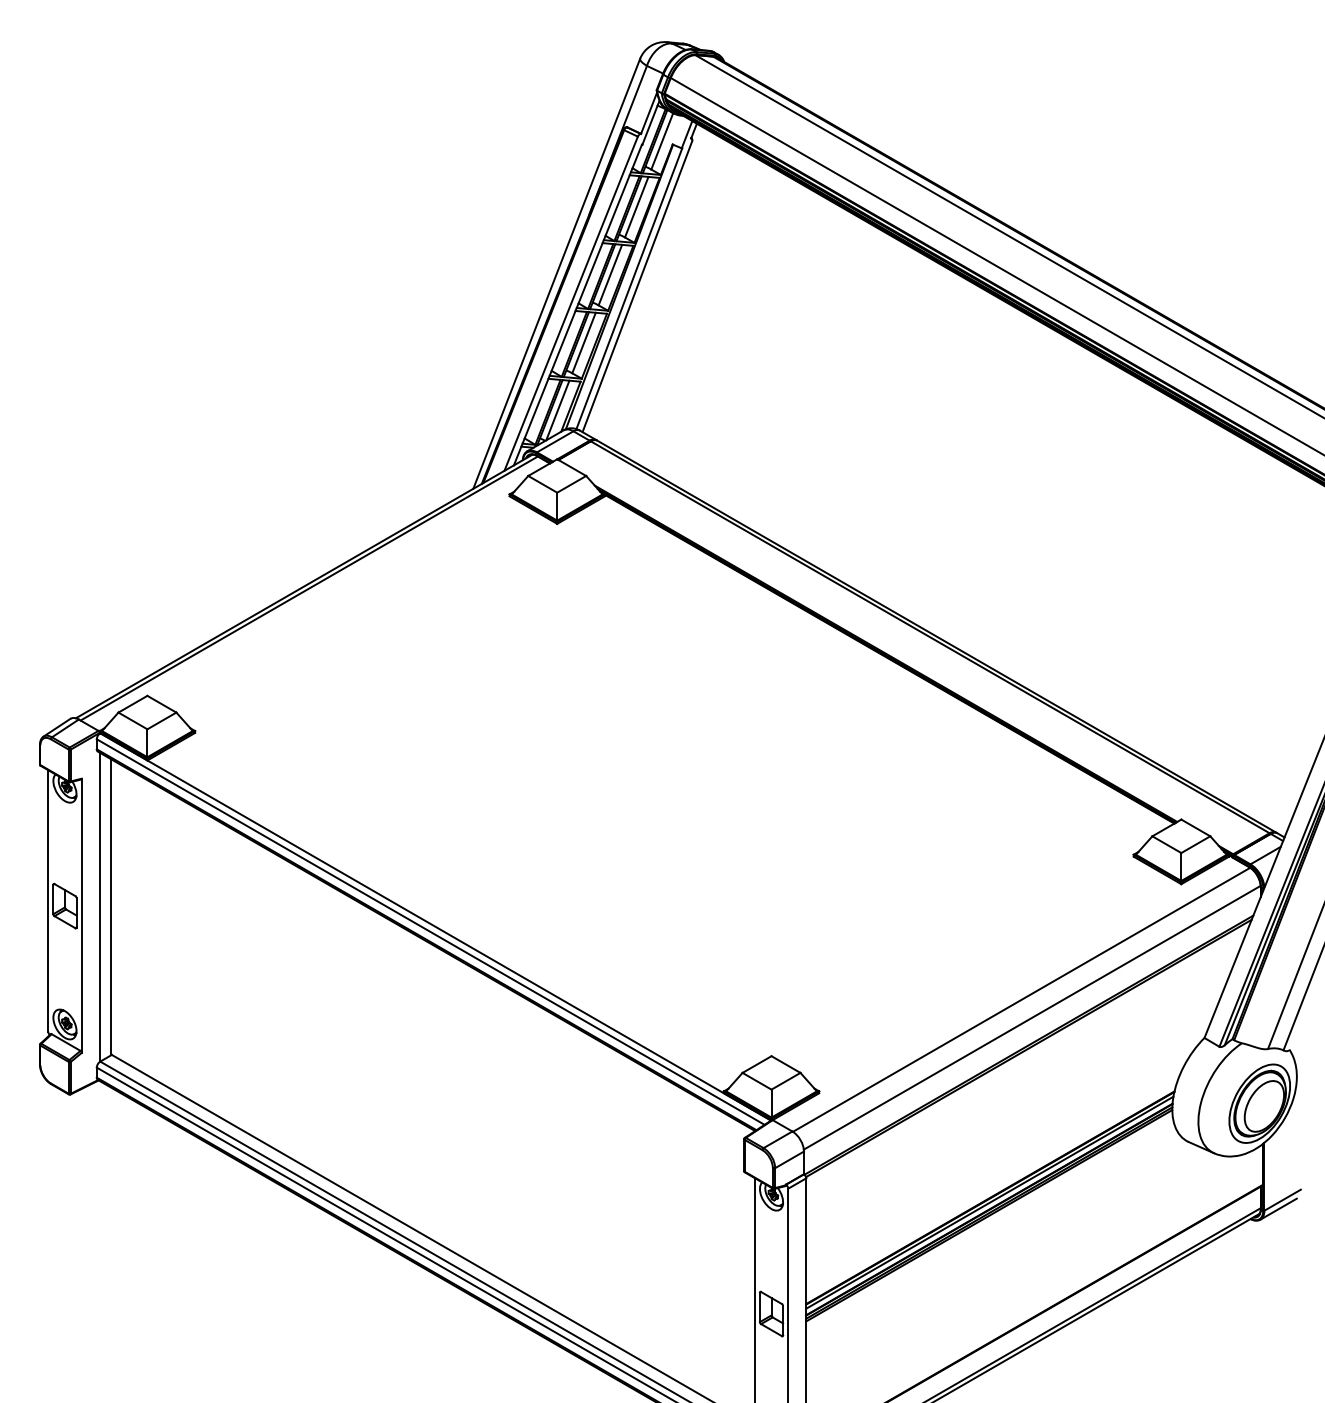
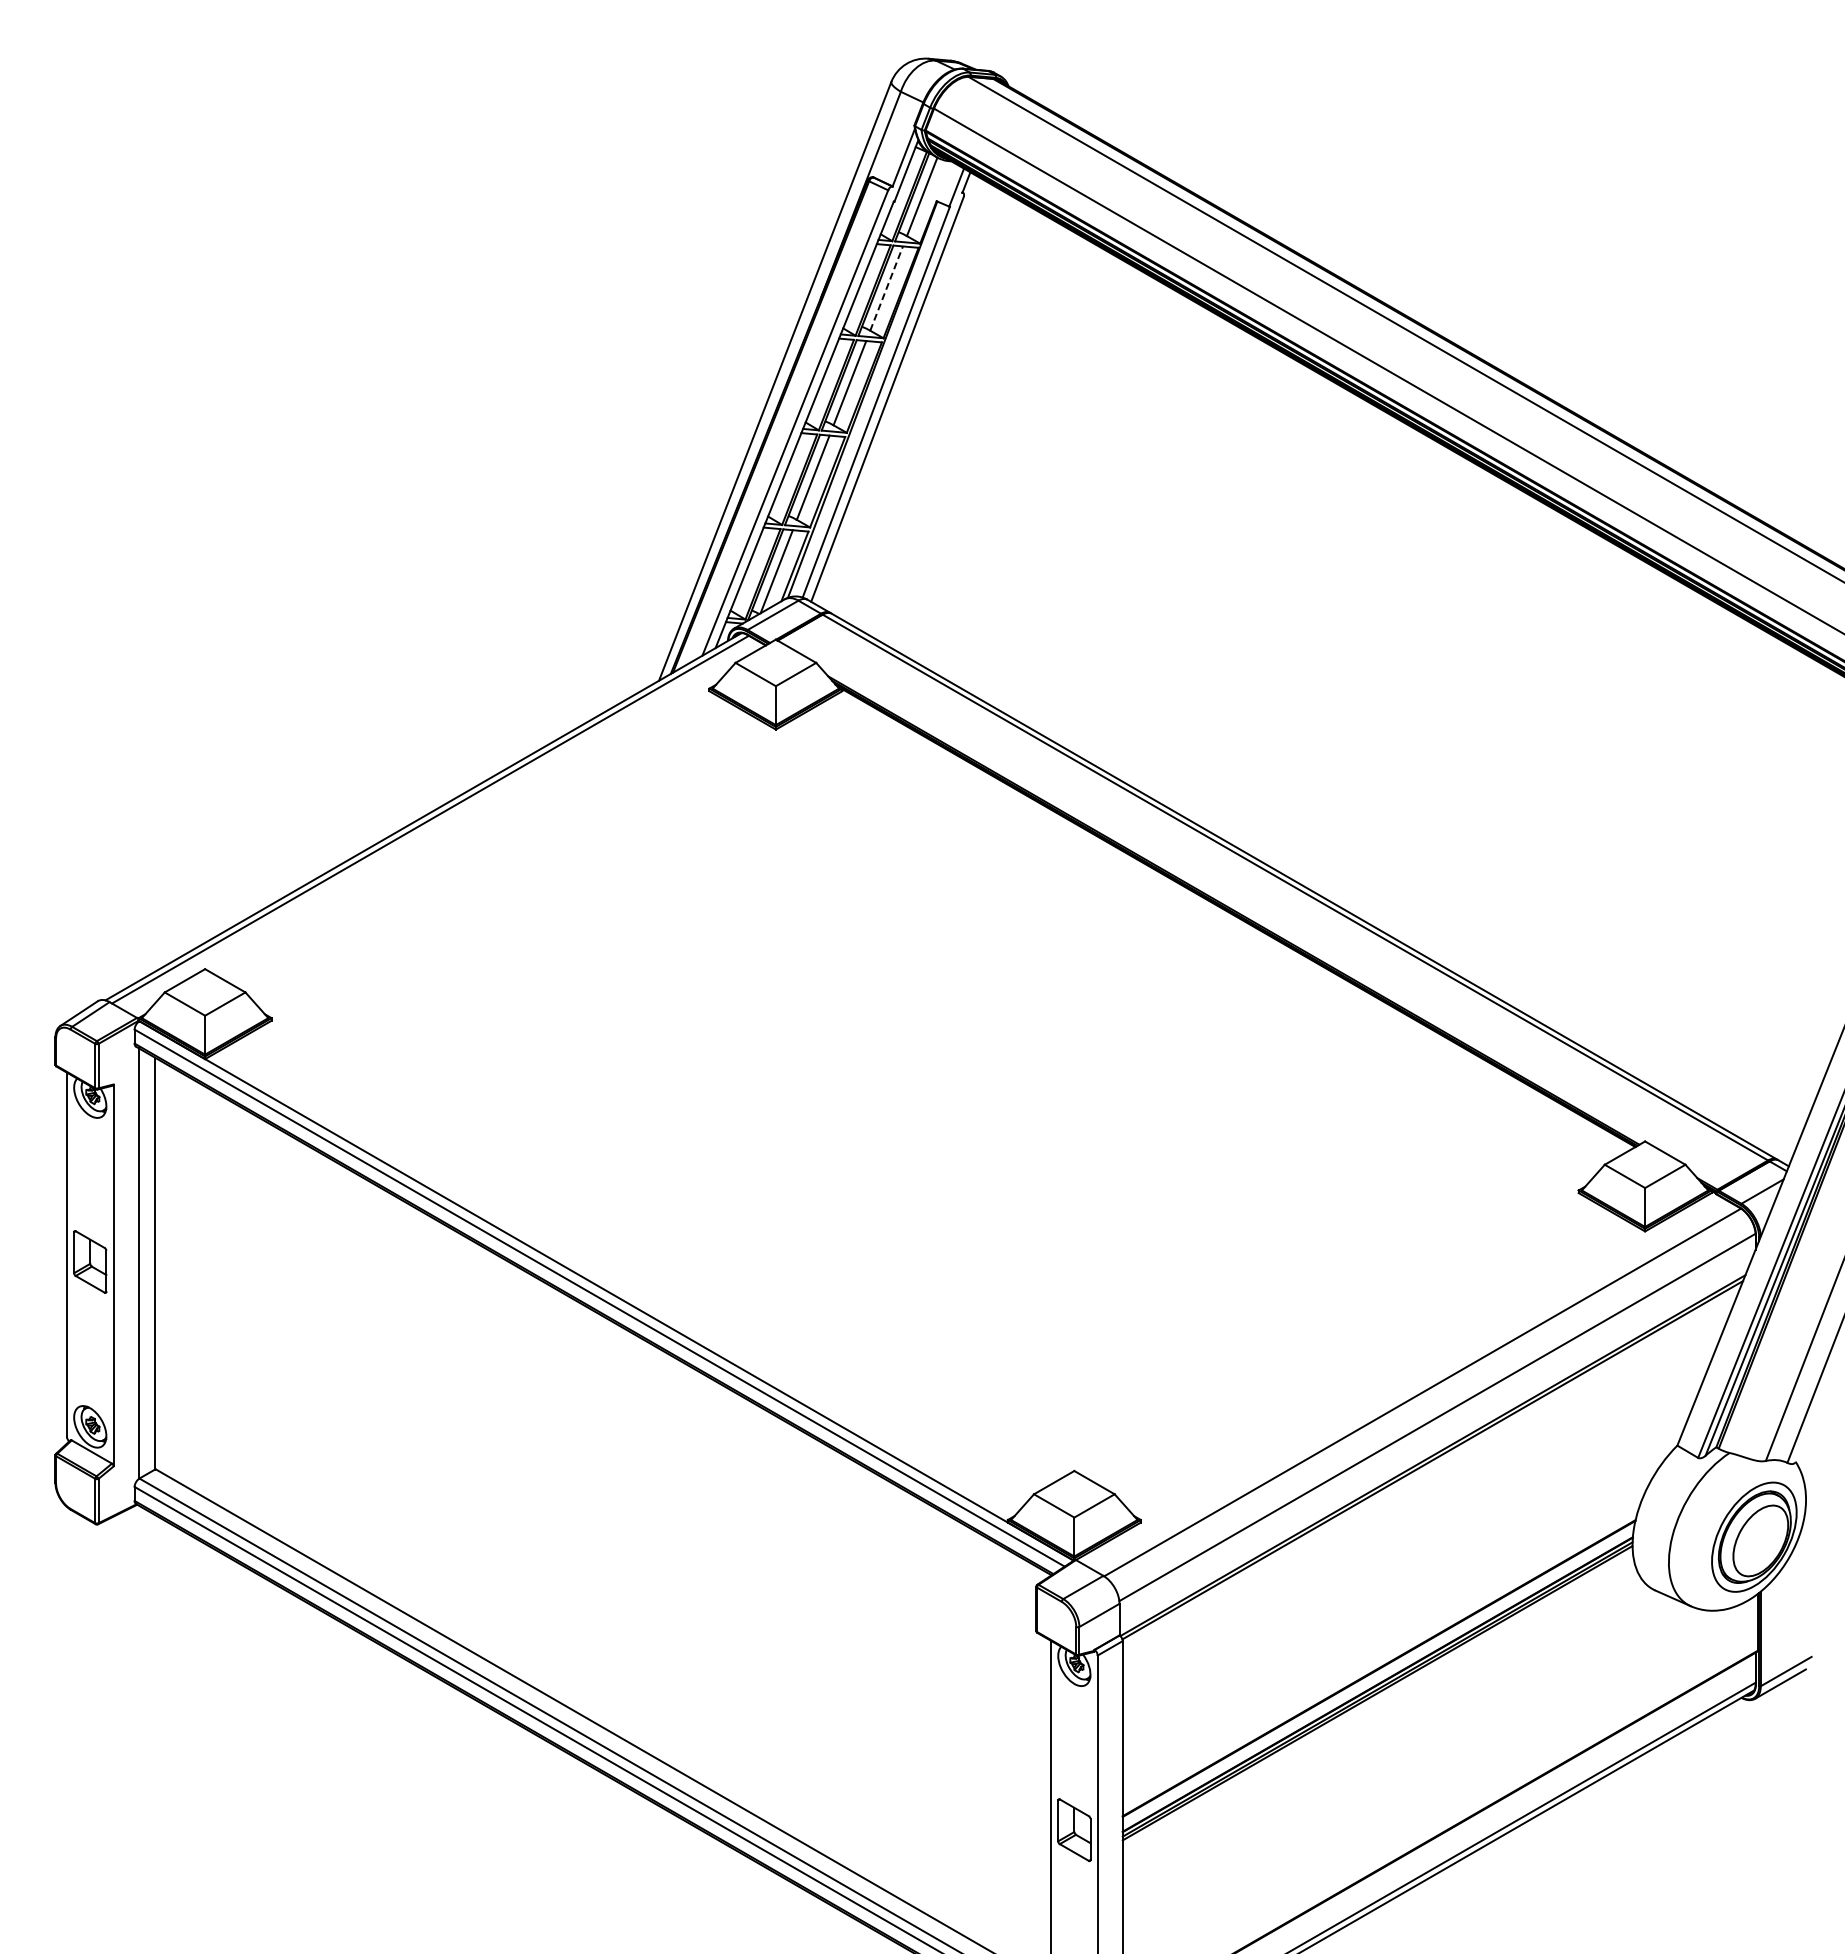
line: (636, 207) -> (886, 288), solid -> dashed
line: (989, 1202) -> (1378, 1674), removed

